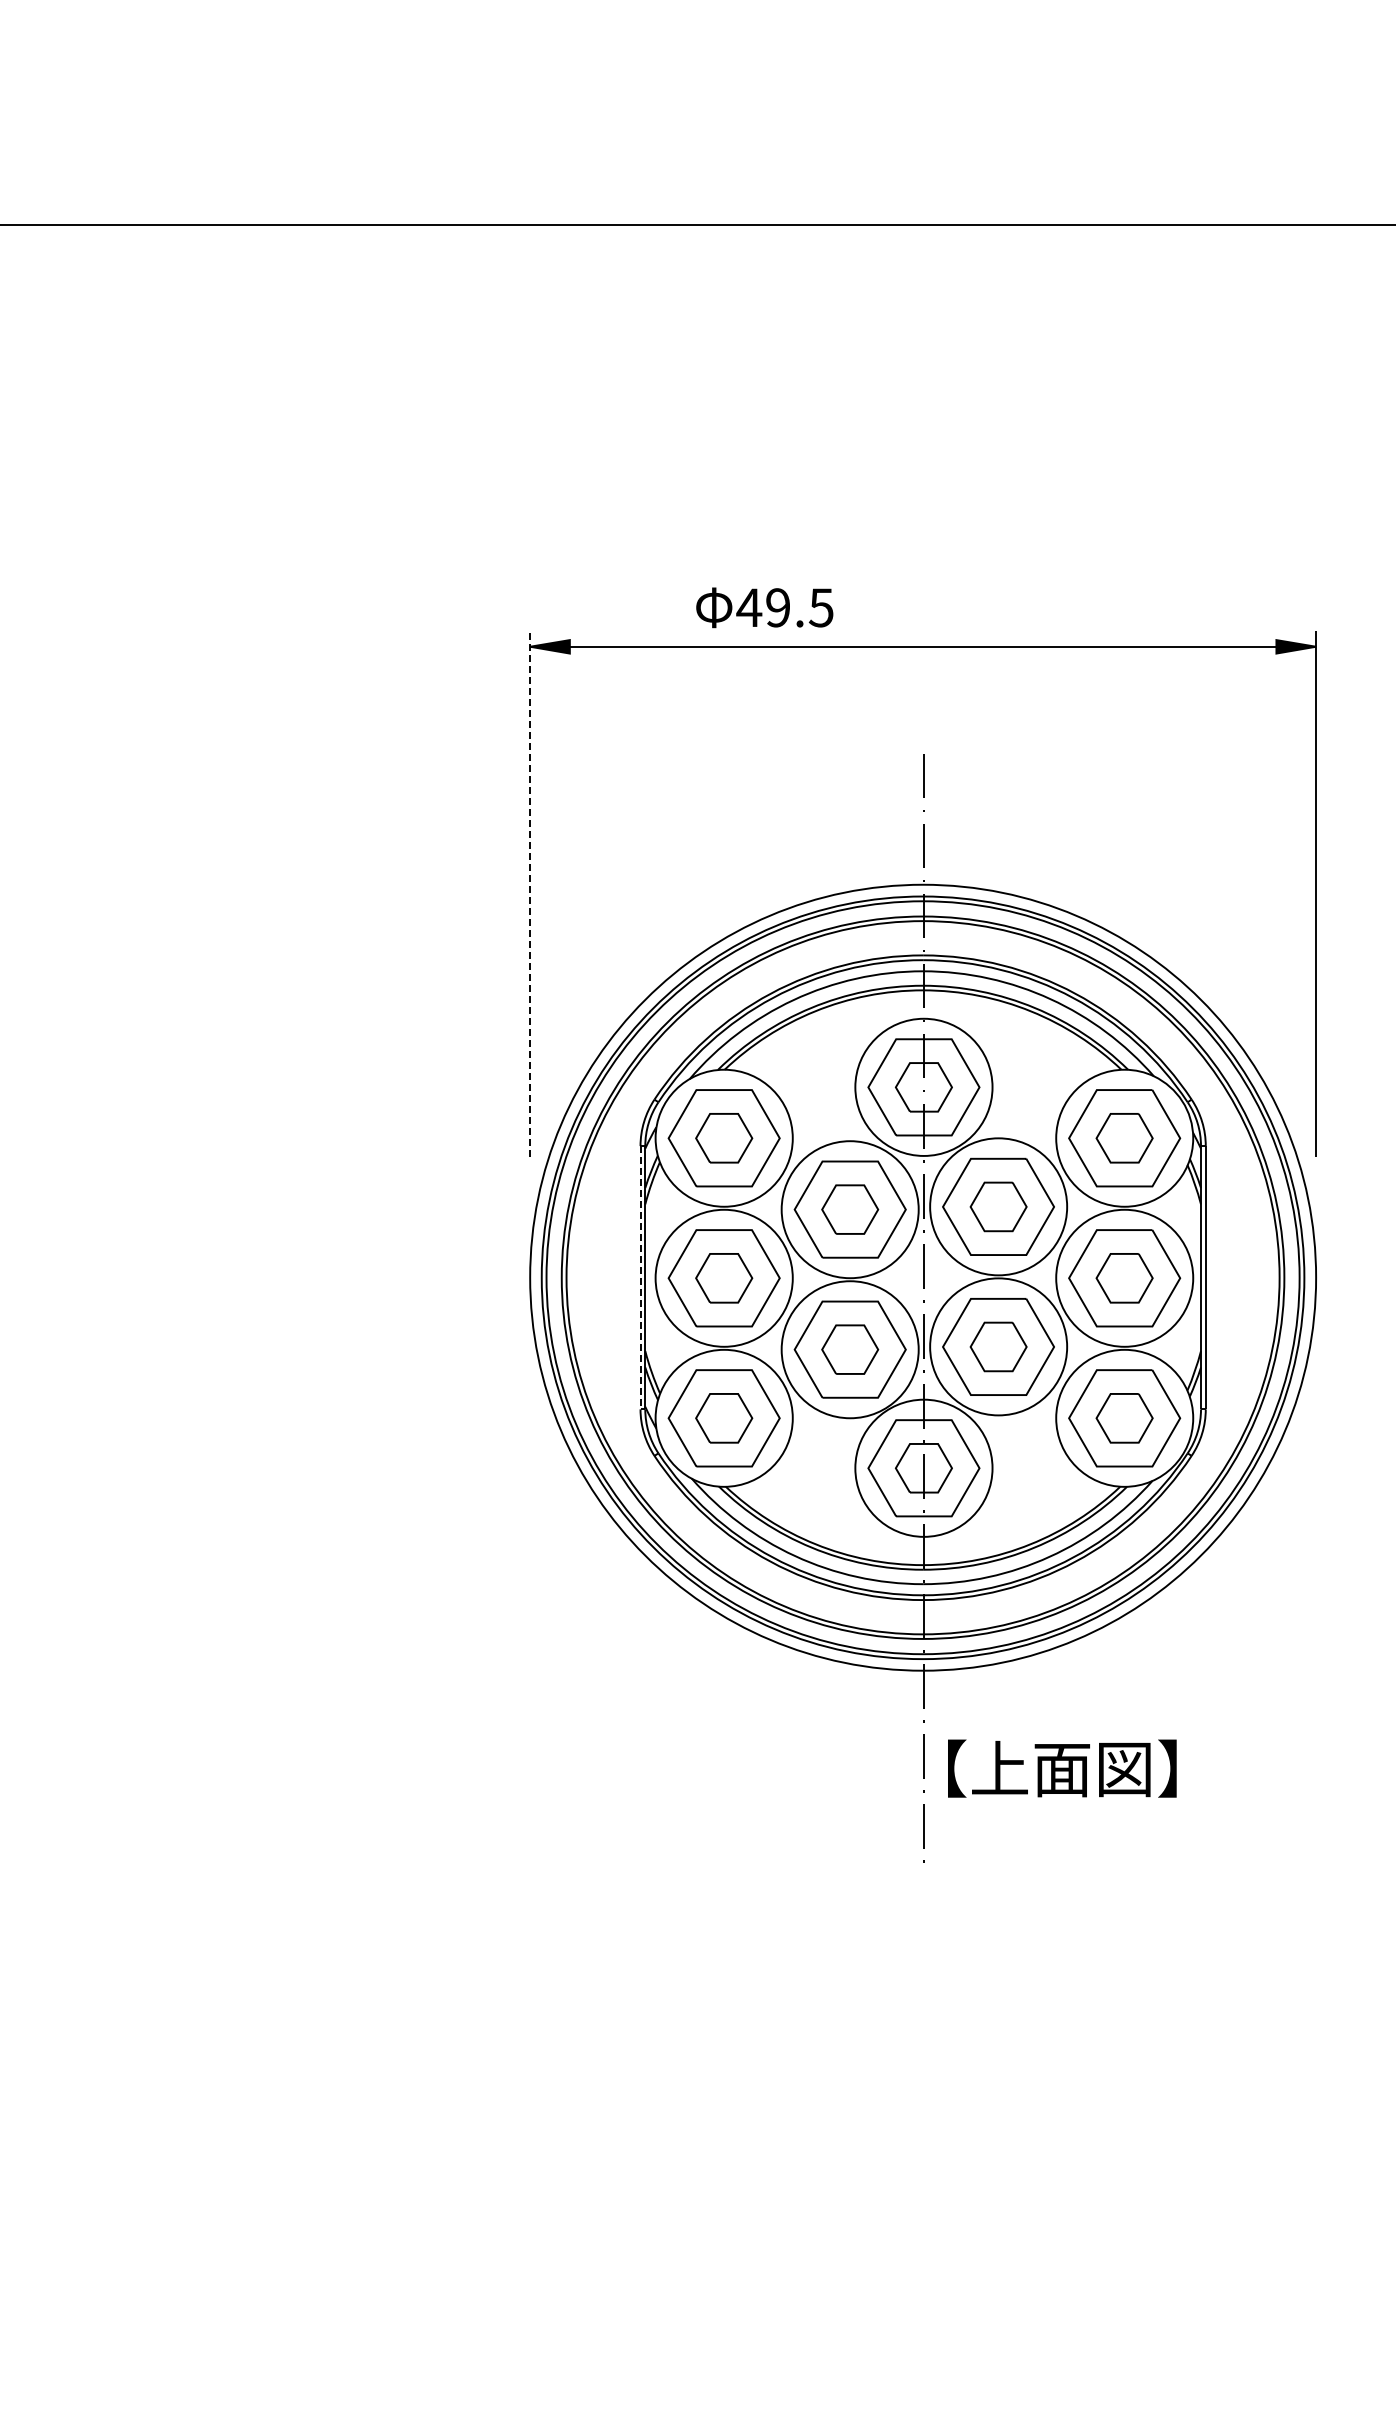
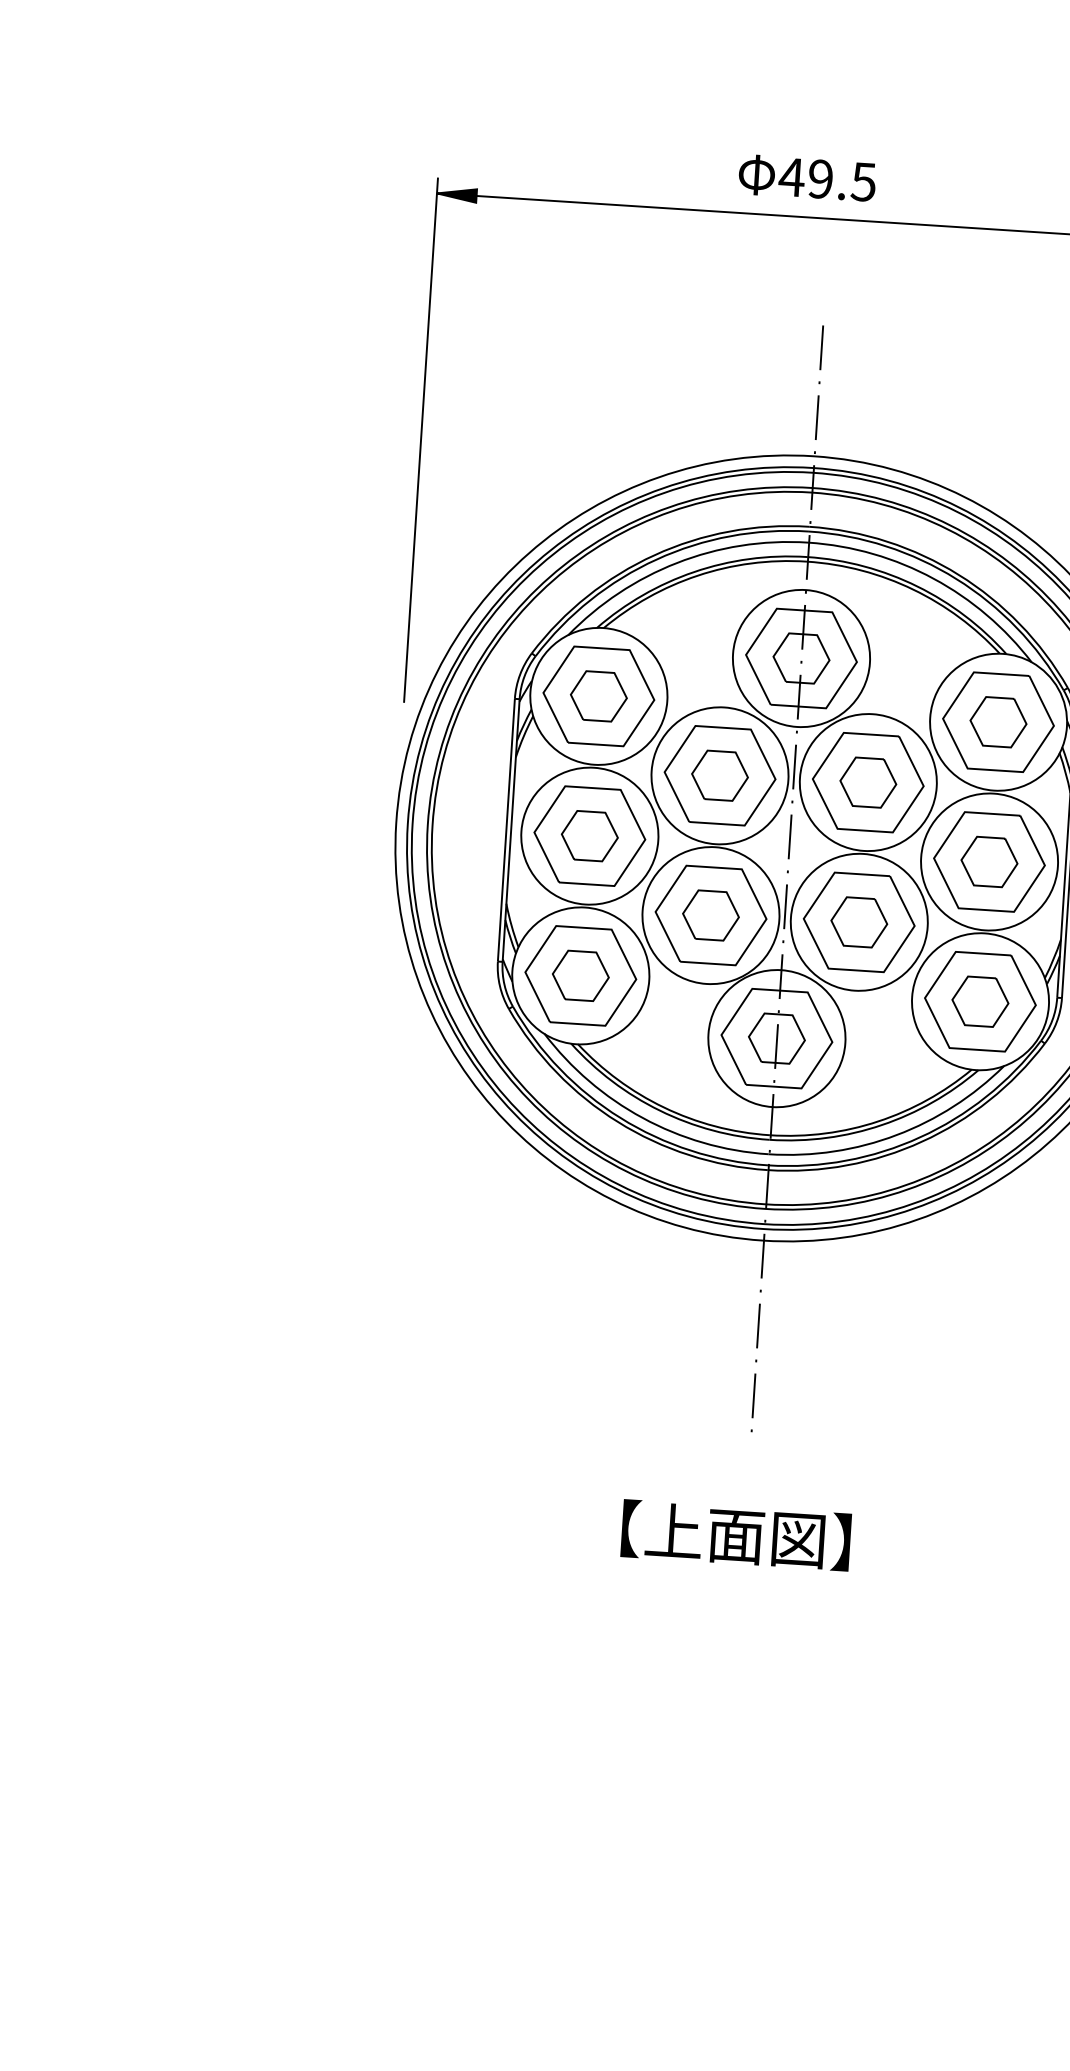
text: (764, 607) -> (807, 178), moved
line: (530, 893) -> (421, 439), dashed -> solid
line: (640, 1277) -> (506, 829), dashed -> solid
text: (1062, 1768) -> (736, 1535), moved

